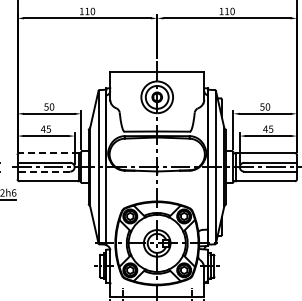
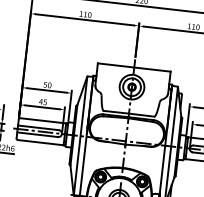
line: (48, 153) -> (42, 121), dashed -> solid
line: (43, 171) -> (37, 134), dashed -> solid

